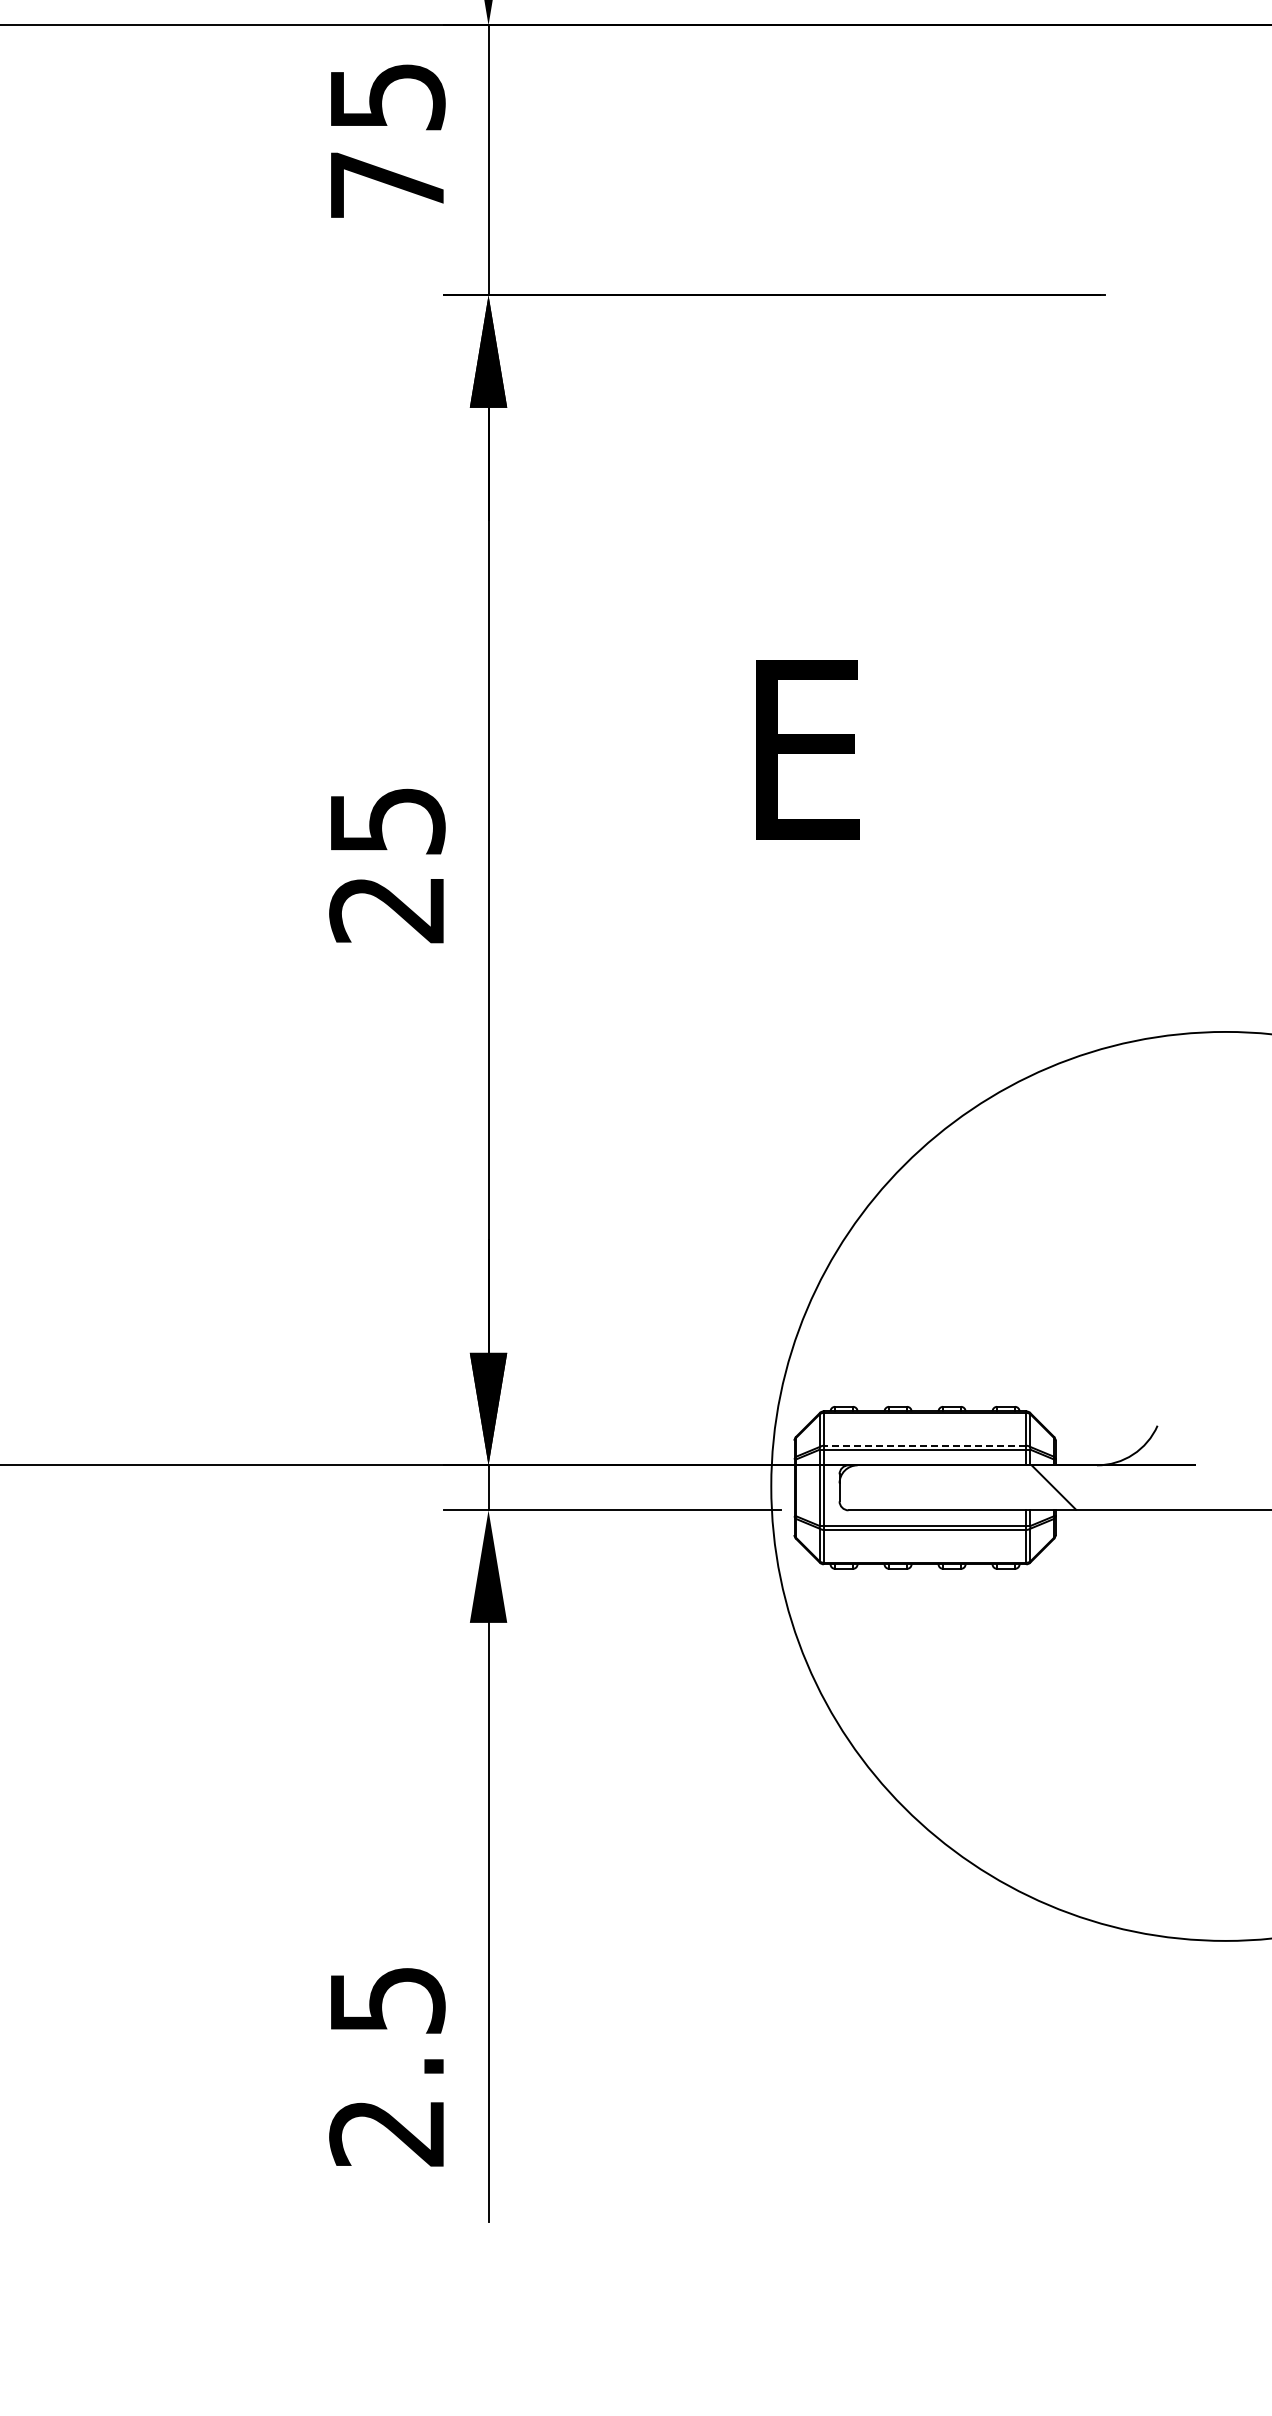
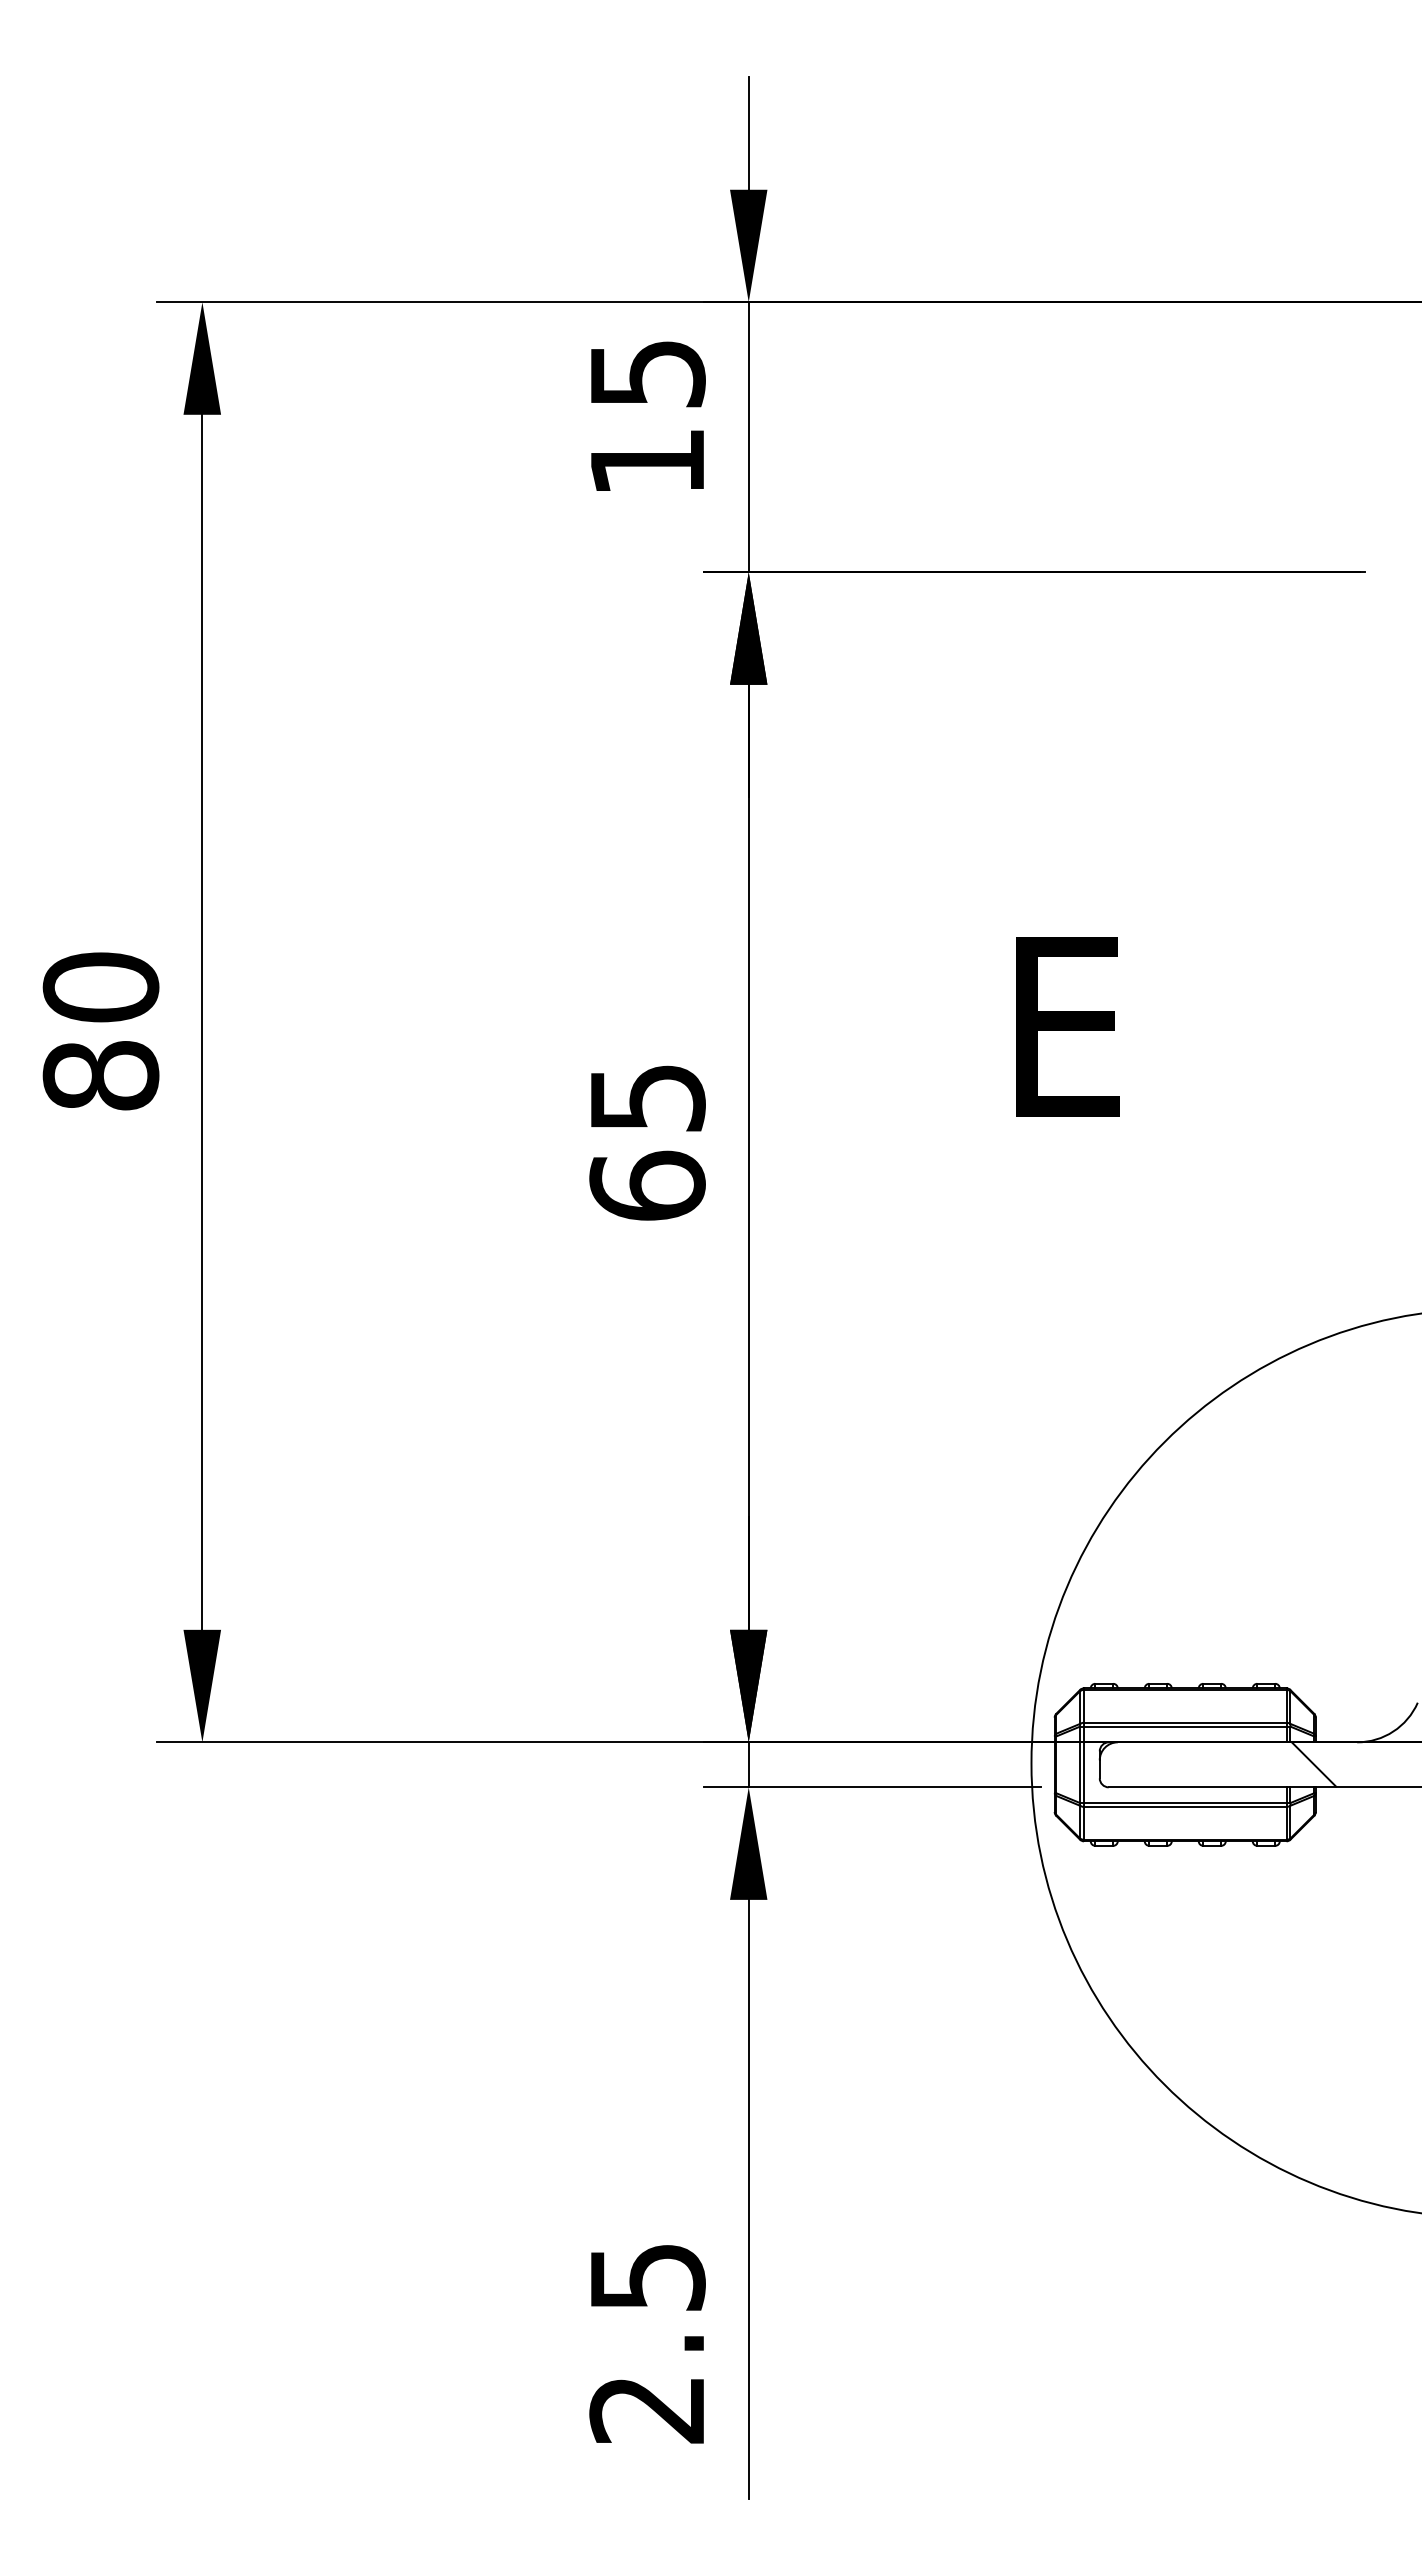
text: (387, 184) -> (647, 461), 75 -> 15
text: (387, 908) -> (647, 1185), 25 -> 65
line: (924, 1445) -> (1184, 1722), dashed -> solid

